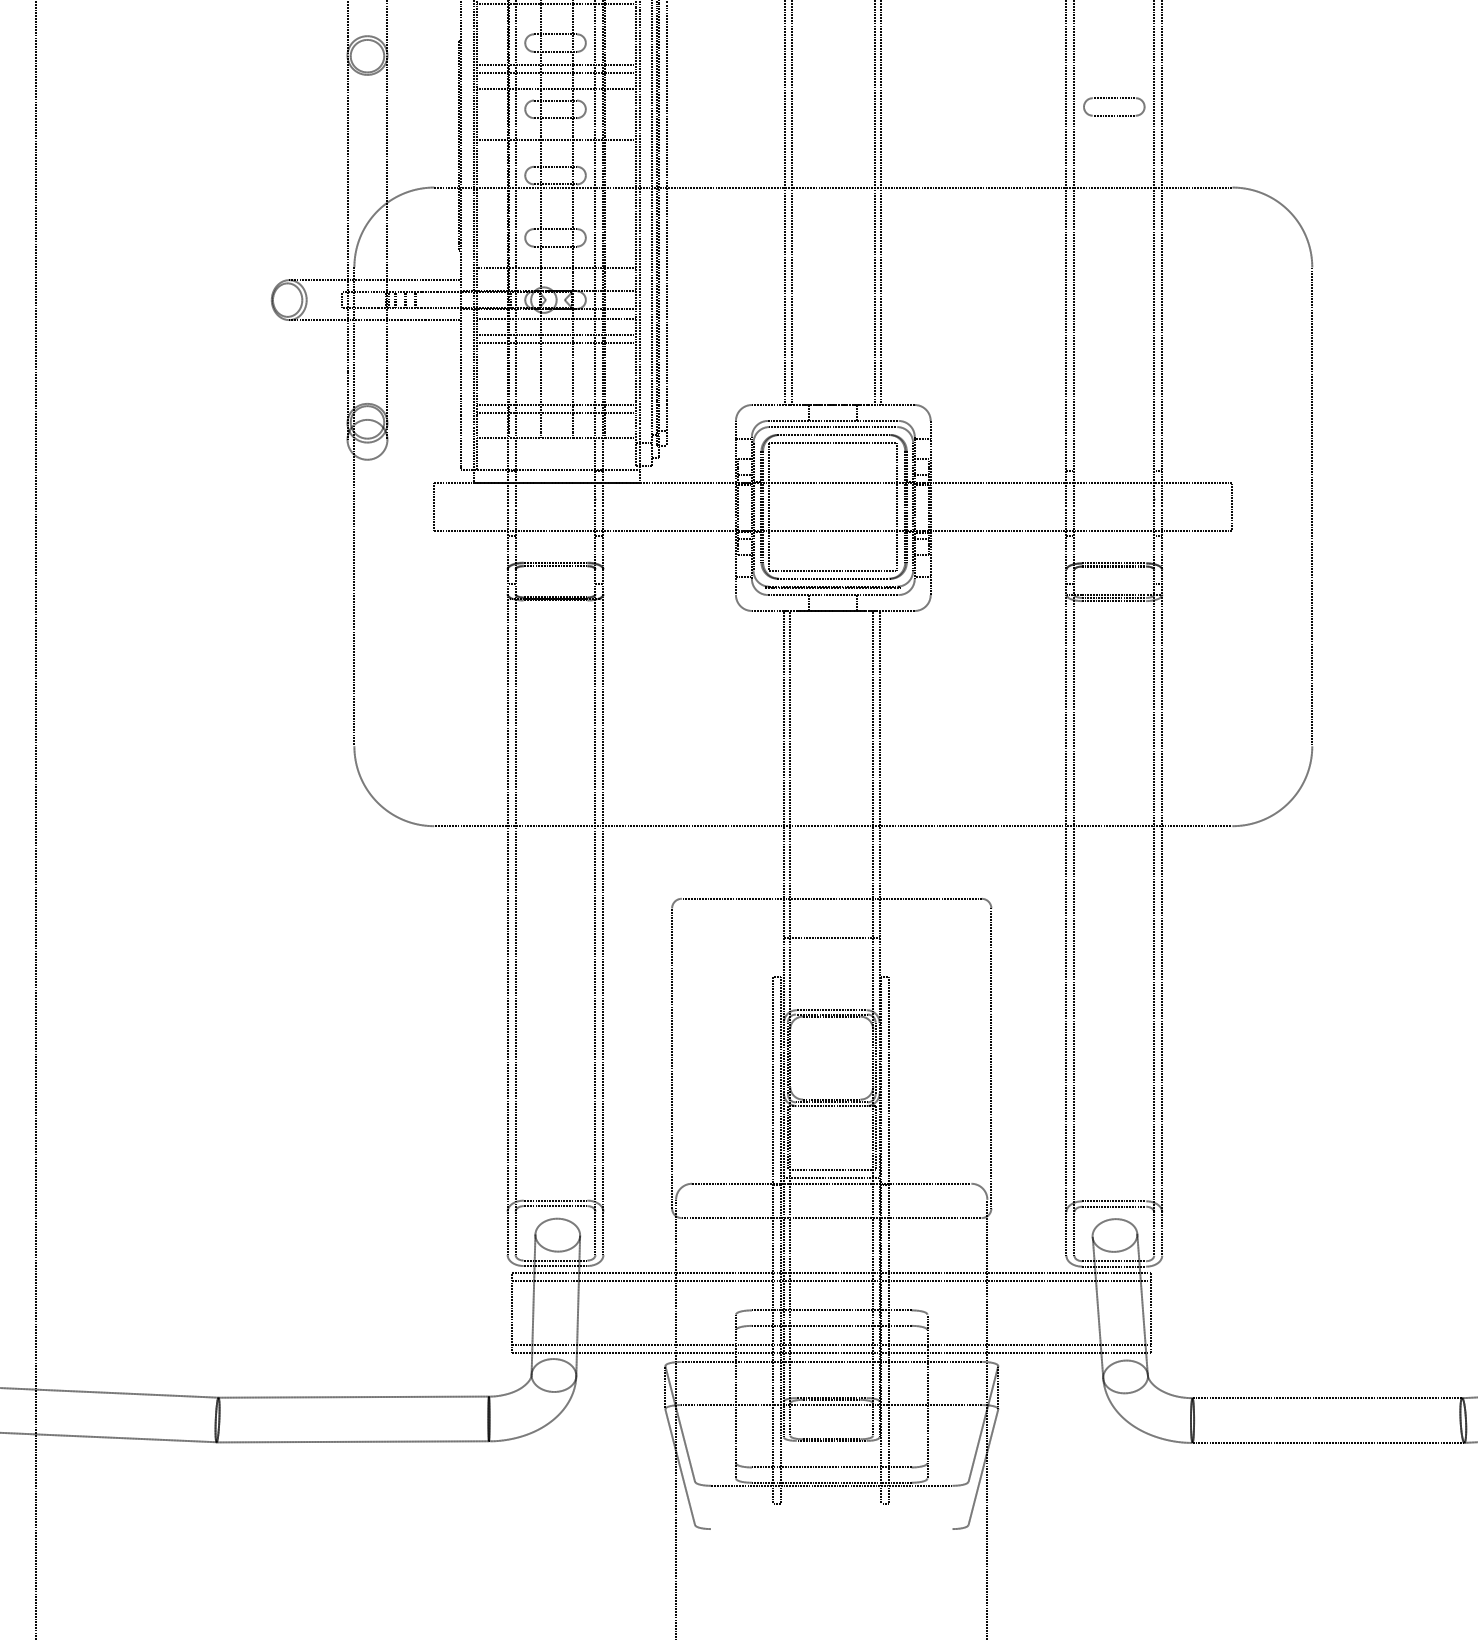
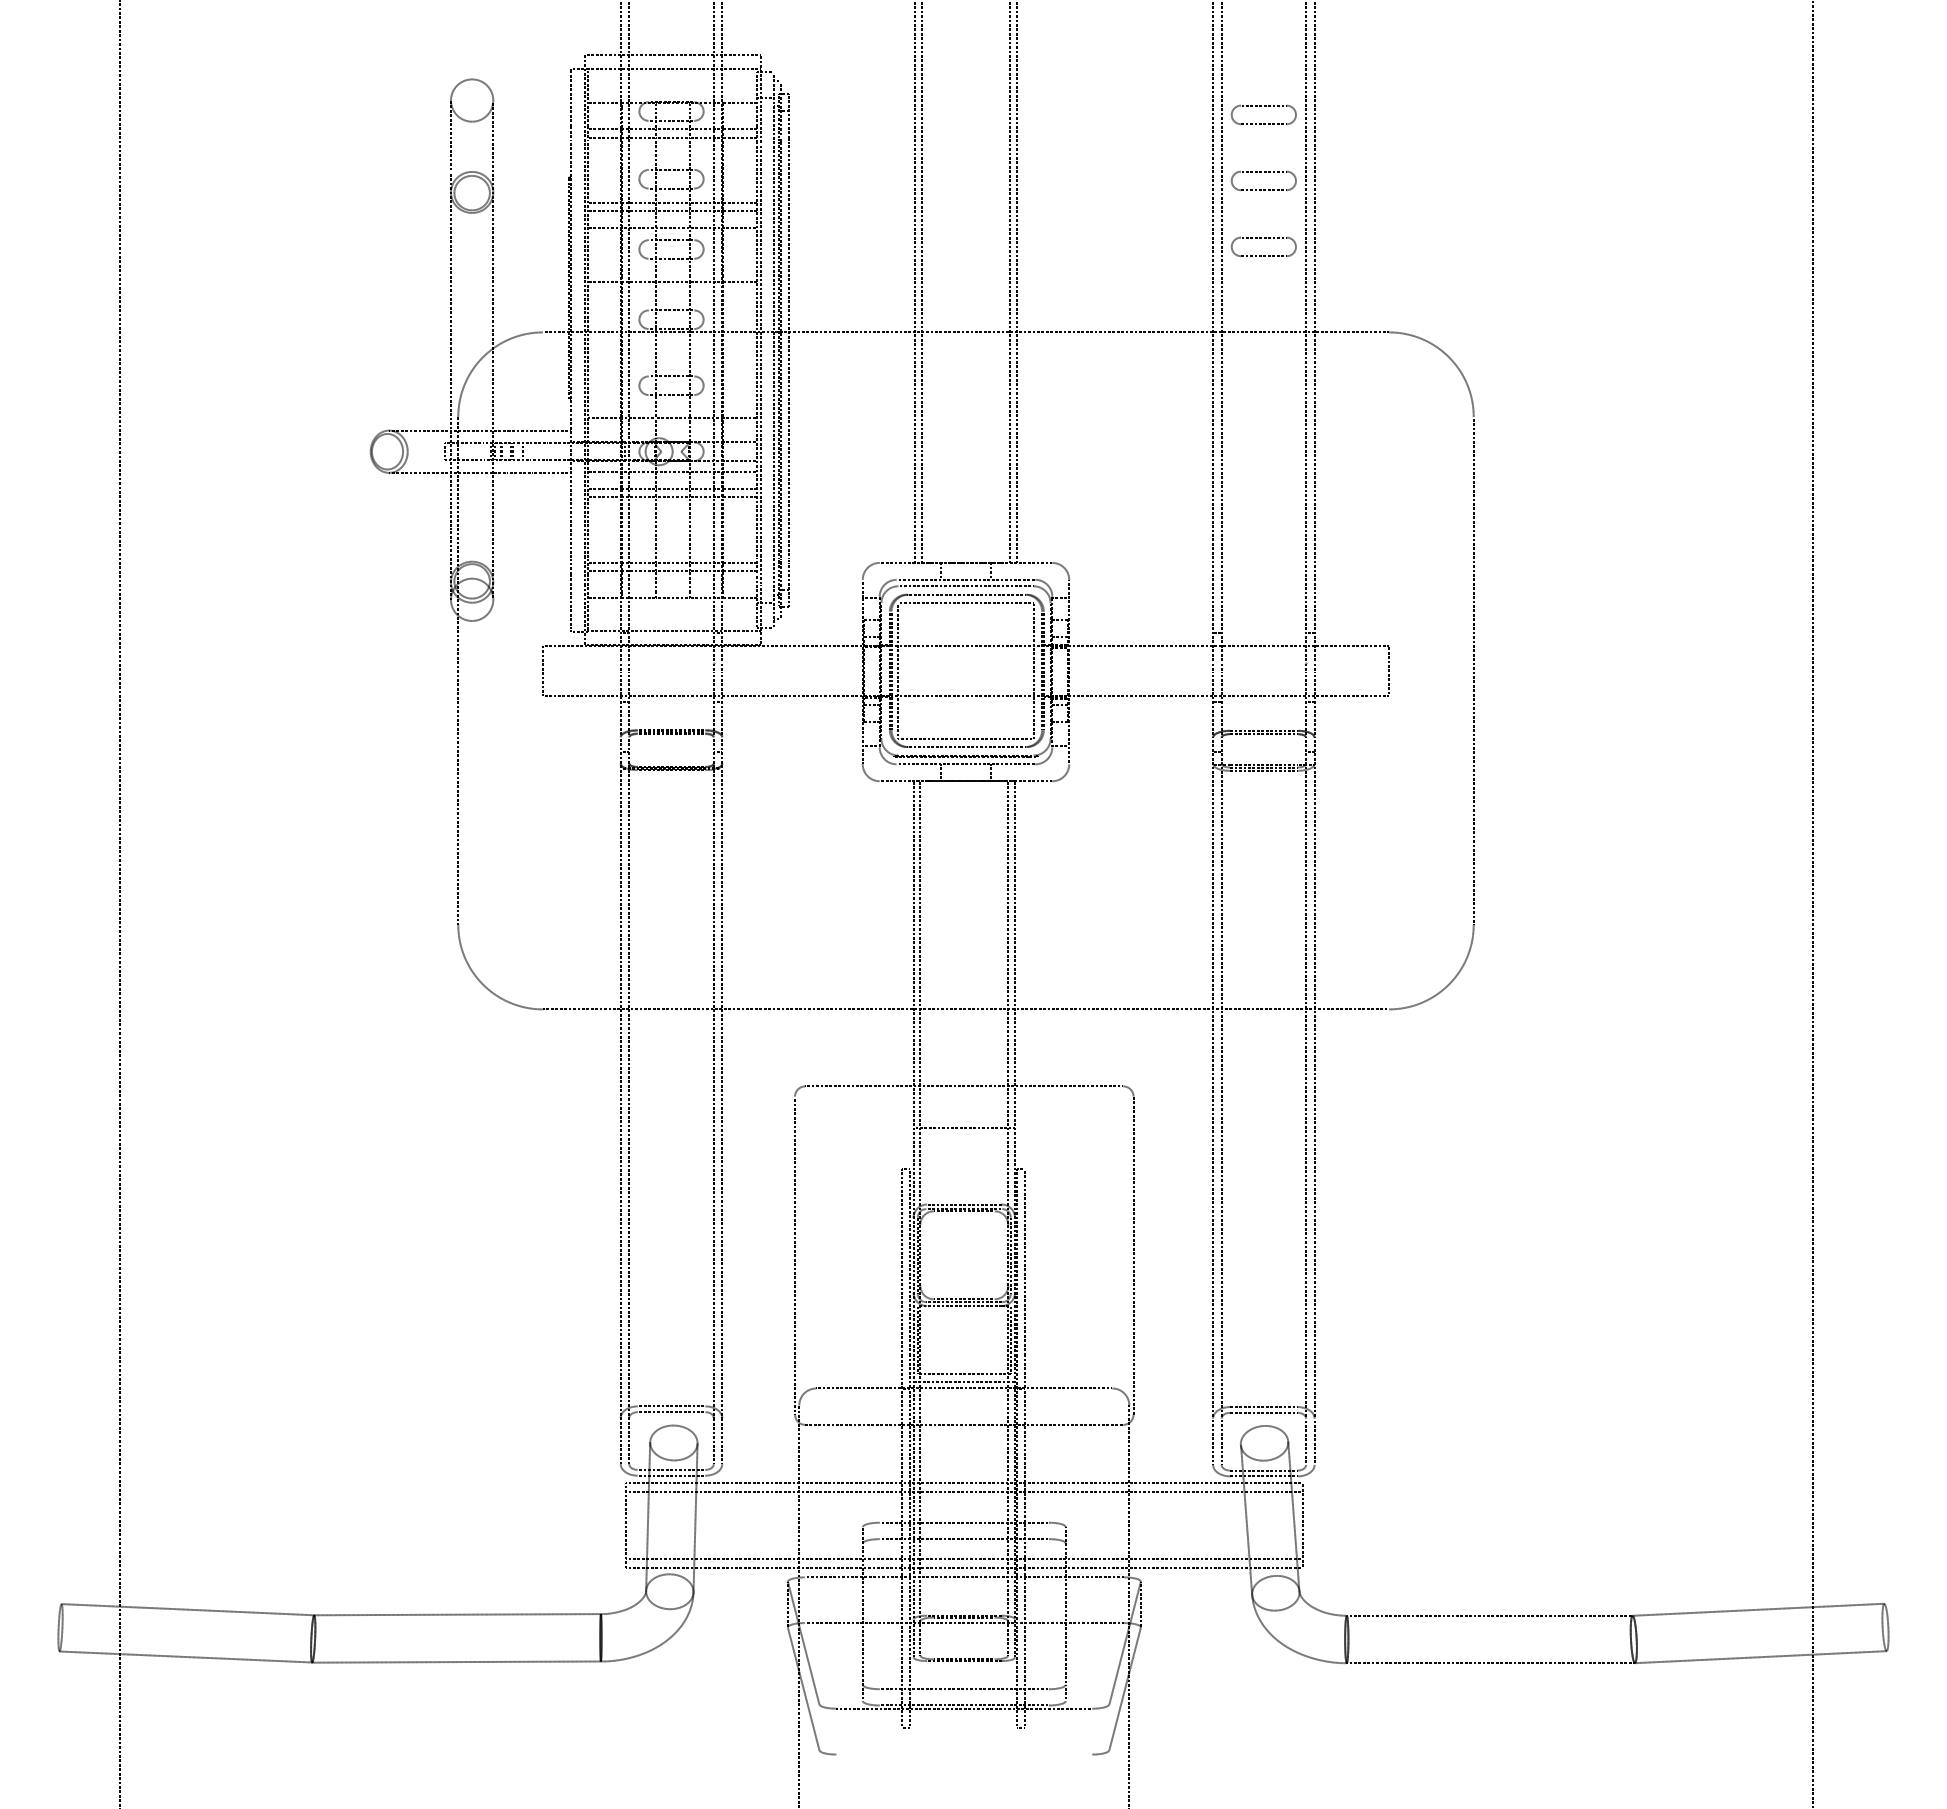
part: (1114, 36) -> (1264, 172), added

